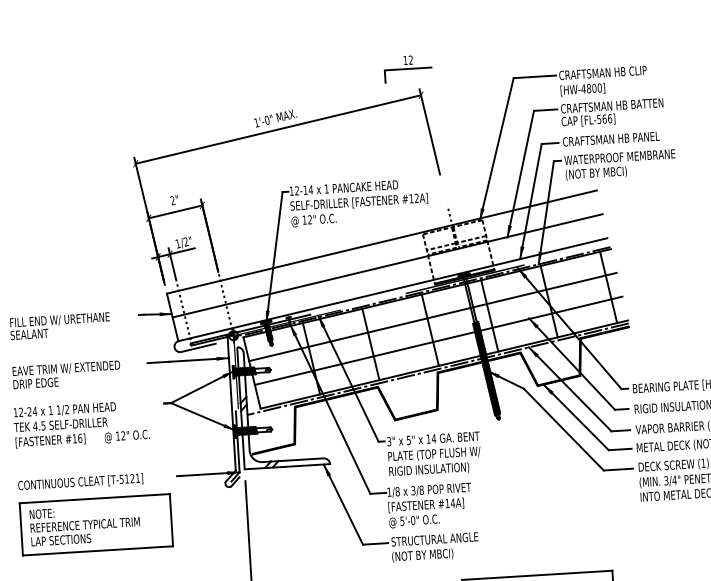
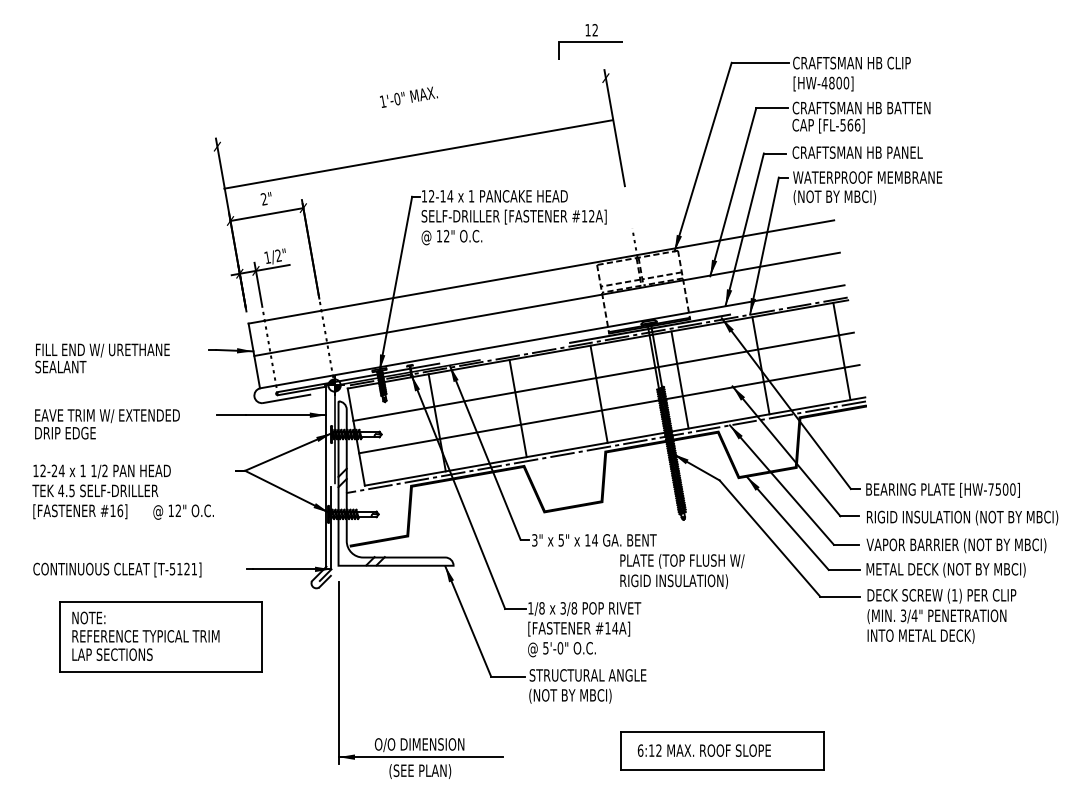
line: (278, 129) -> (418, 154), moved
text: (434, 461) -> (682, 571), moved
part: (96, 524) -> (160, 636), moved

